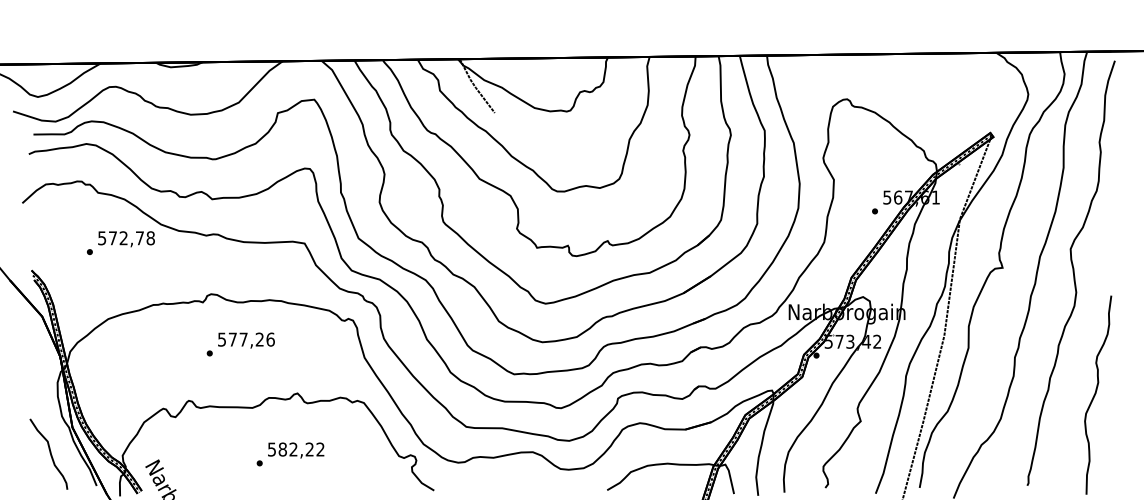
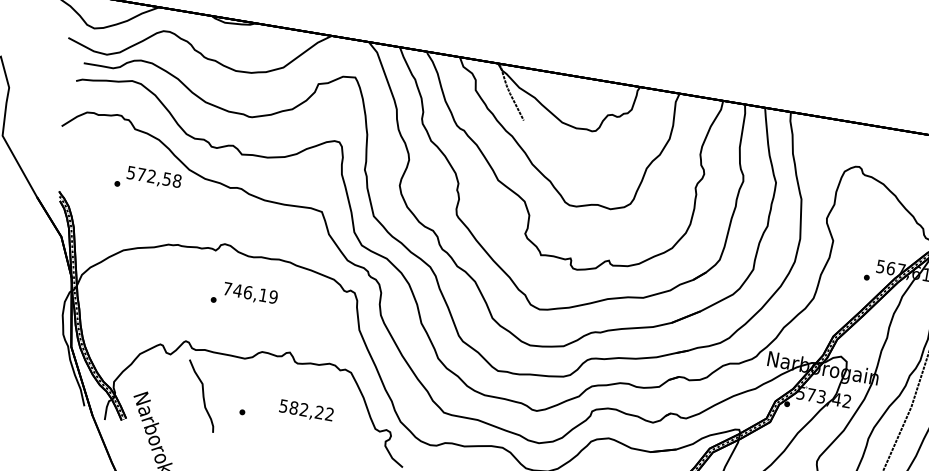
text: (139, 238) -> (166, 179), 572,78 -> 572,58
text: (246, 339) -> (250, 292), 577,26 -> 746,19
text: (296, 450) -> (306, 411), moved
curve: (49, 453) -> (202, 395), moved

